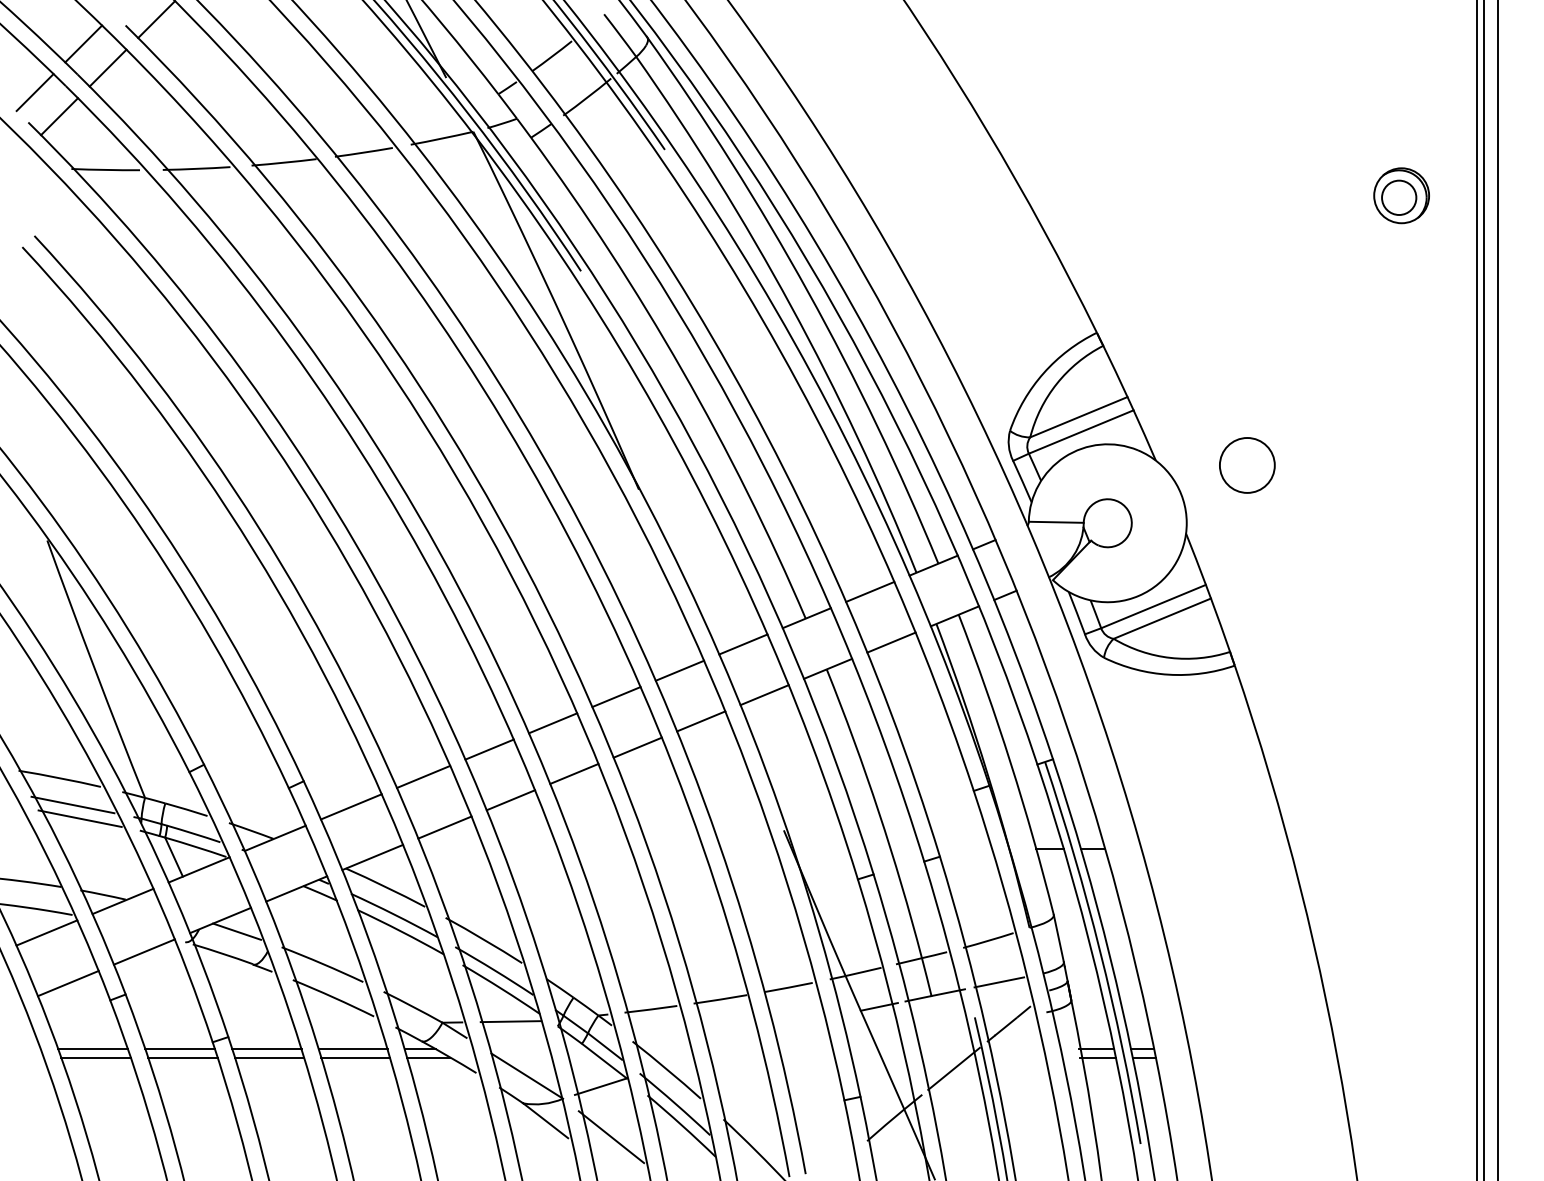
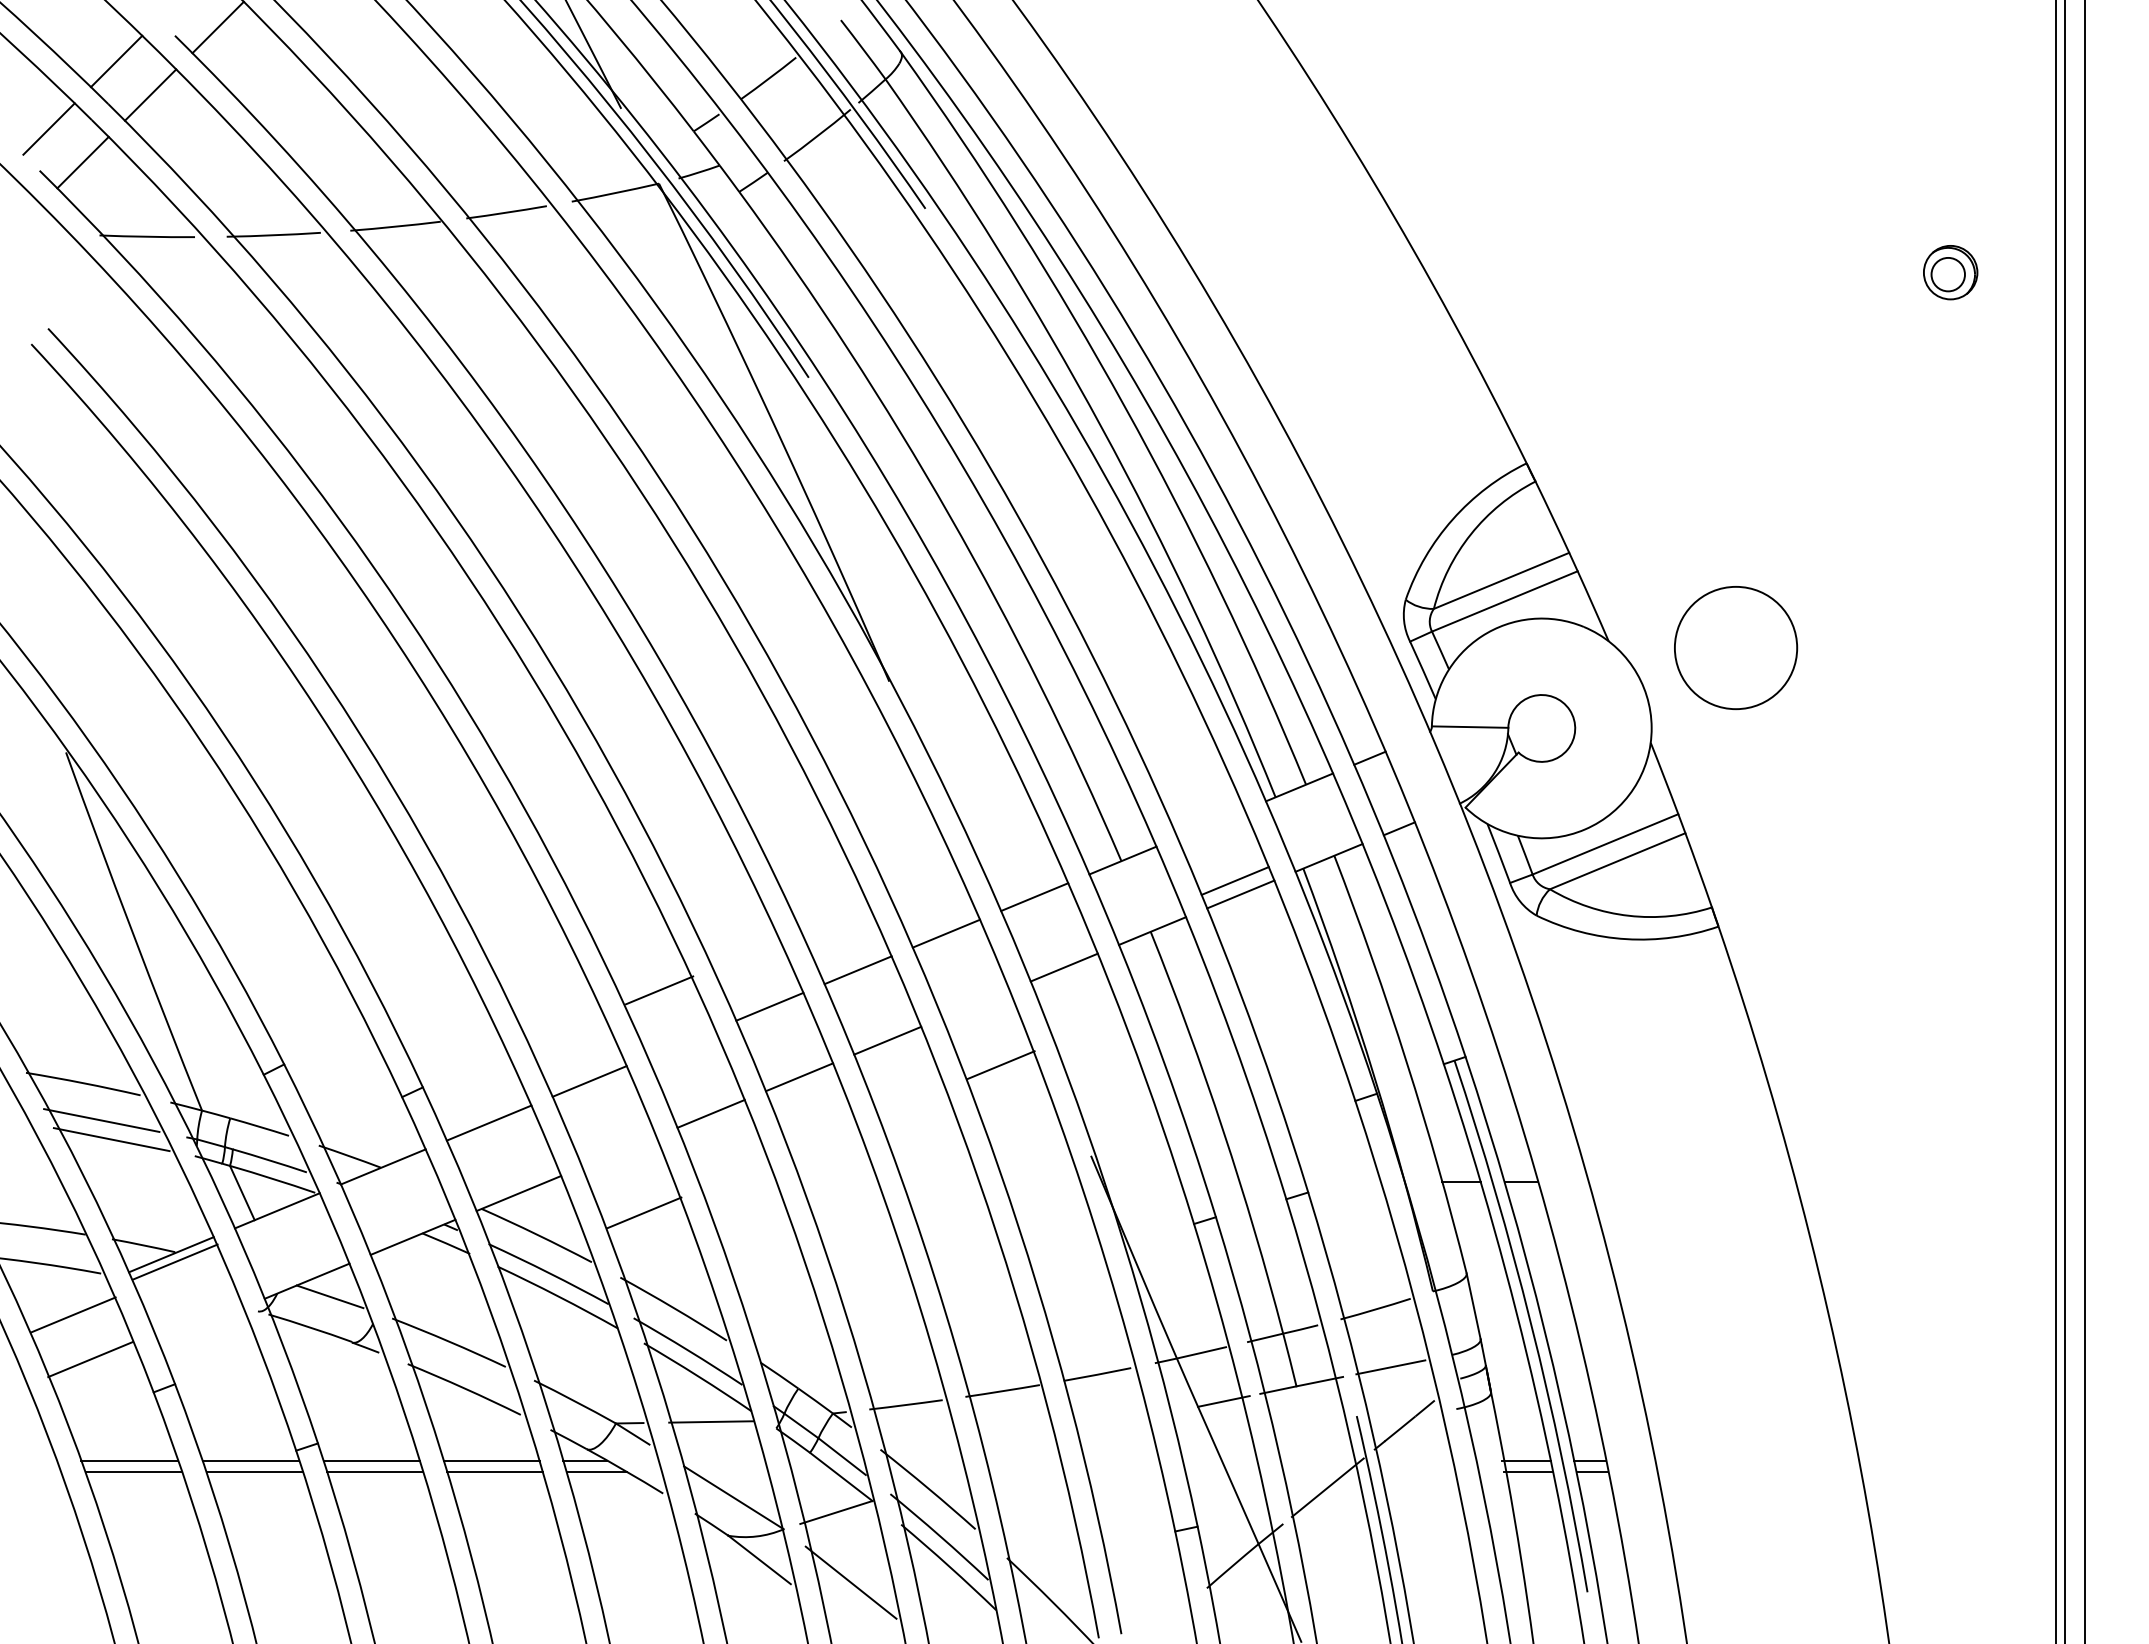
part: (1401, 195) -> (1950, 272), size x0.7
circle: (1246, 465) -> (1735, 647), size x1.6
line: (869, 591) -> (1234, 880), moved
line: (700, 721) -> (1000, 1065), moved
line: (489, 749) -> (659, 990), moved
line: (445, 827) -> (644, 1212), moved
line: (46, 932) -> (90, 1359), moved
line: (143, 951) -> (174, 1261), moved
line: (68, 983) -> (73, 1314), moved

